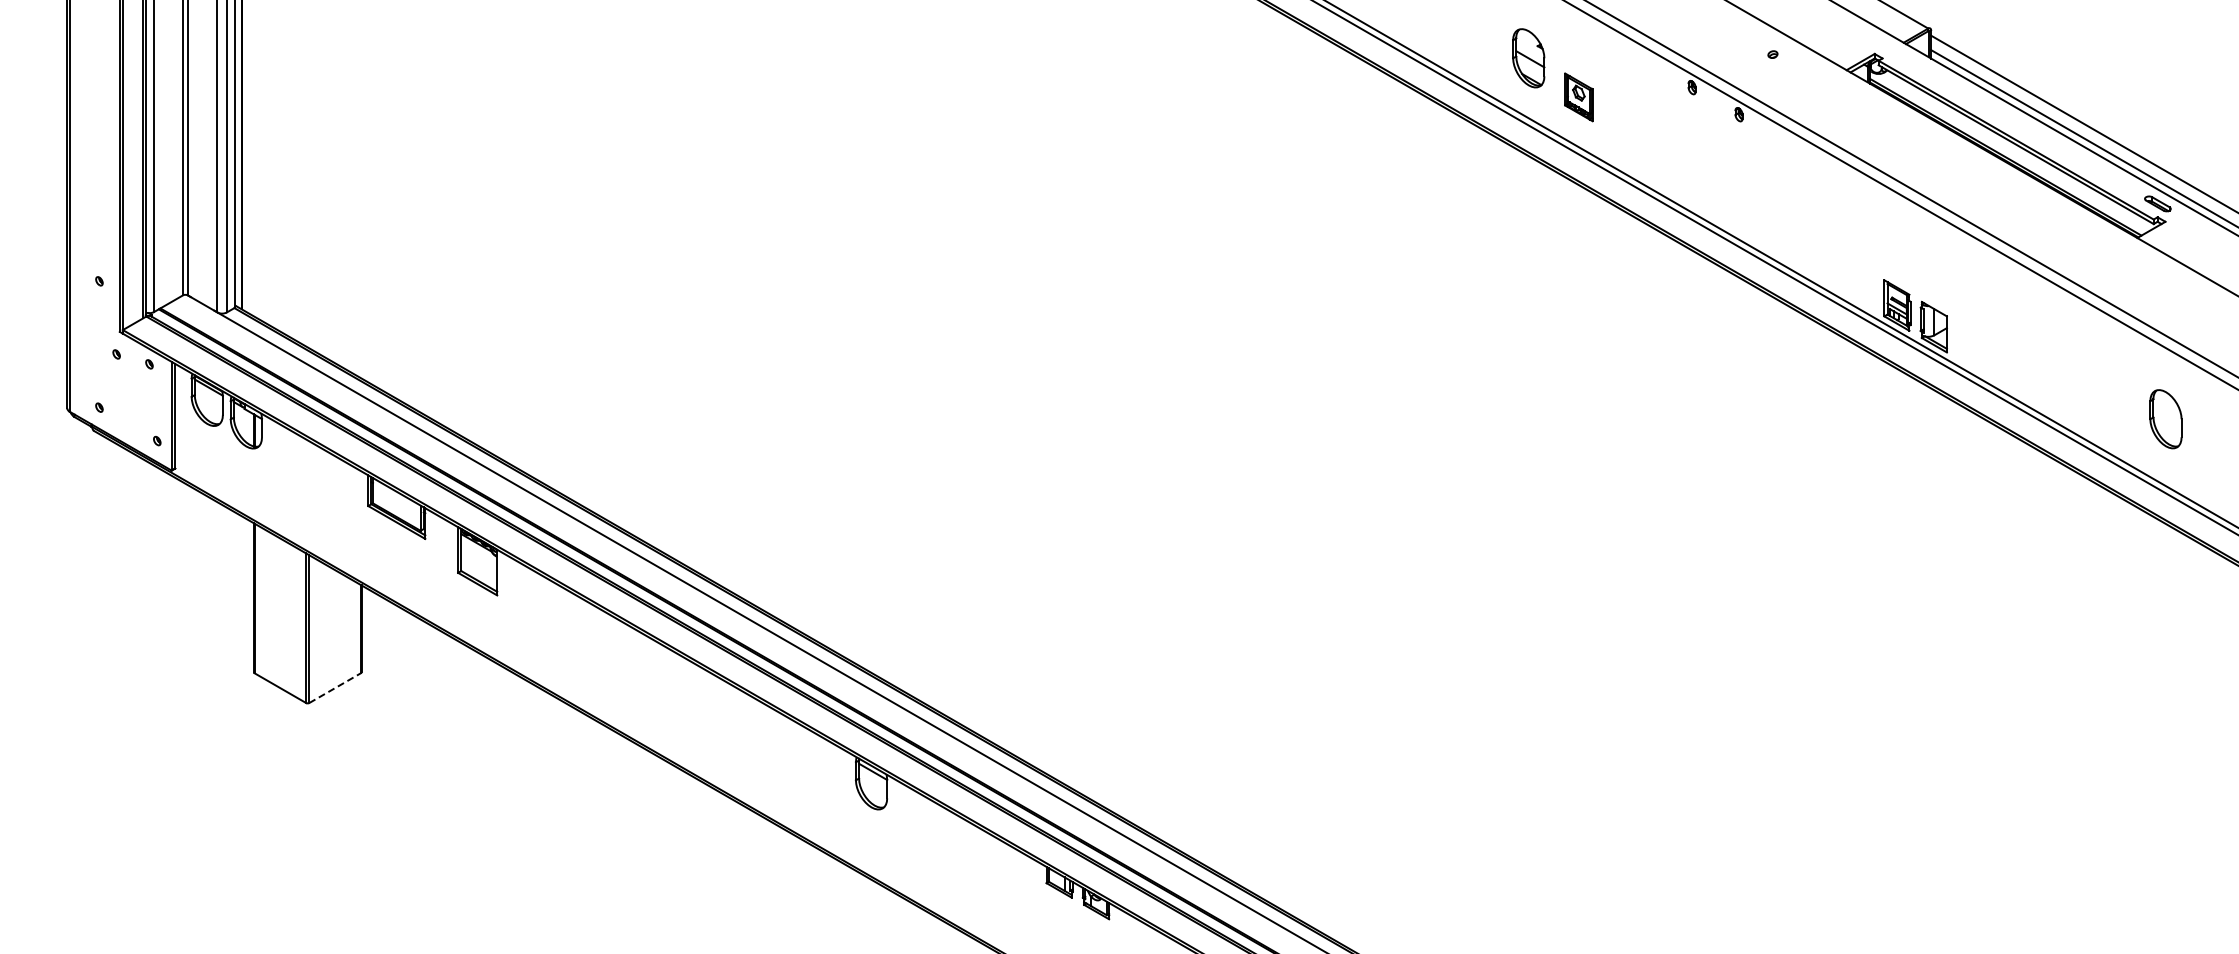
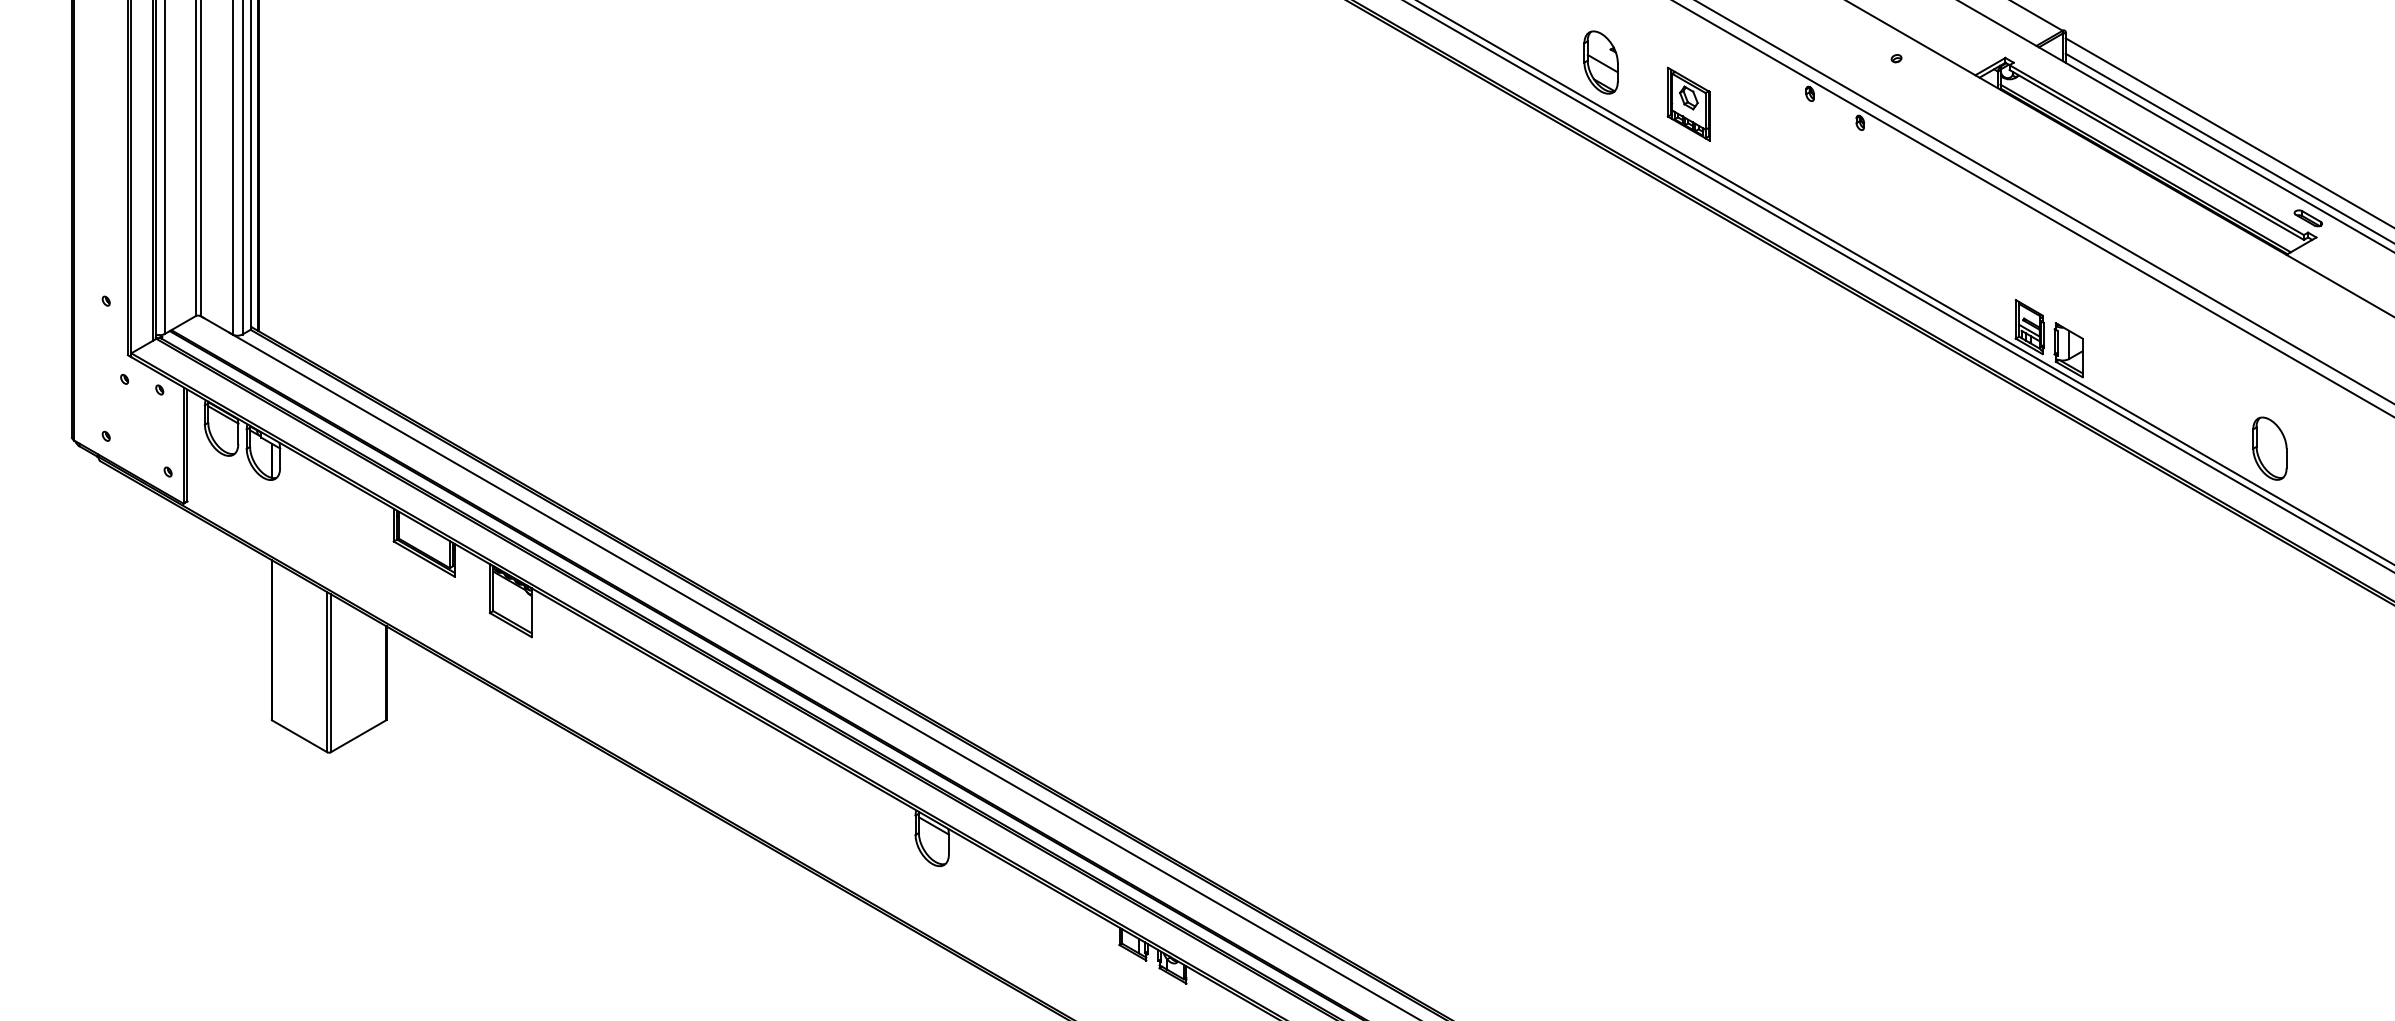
part: (1528, 58) -> (1600, 62), moved
part: (1578, 97) -> (1688, 104), size x1.43
part: (2165, 419) -> (2269, 448), moved
line: (335, 688) -> (358, 736), dashed -> solid

